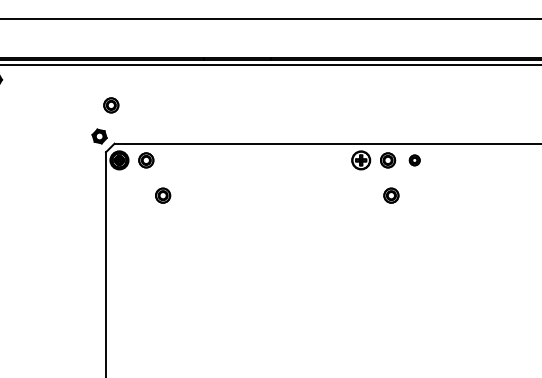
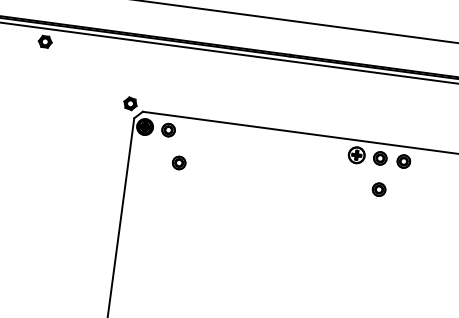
part: (111, 105) -> (144, 78), removed
part: (414, 160) -> (403, 161), size x1.43

